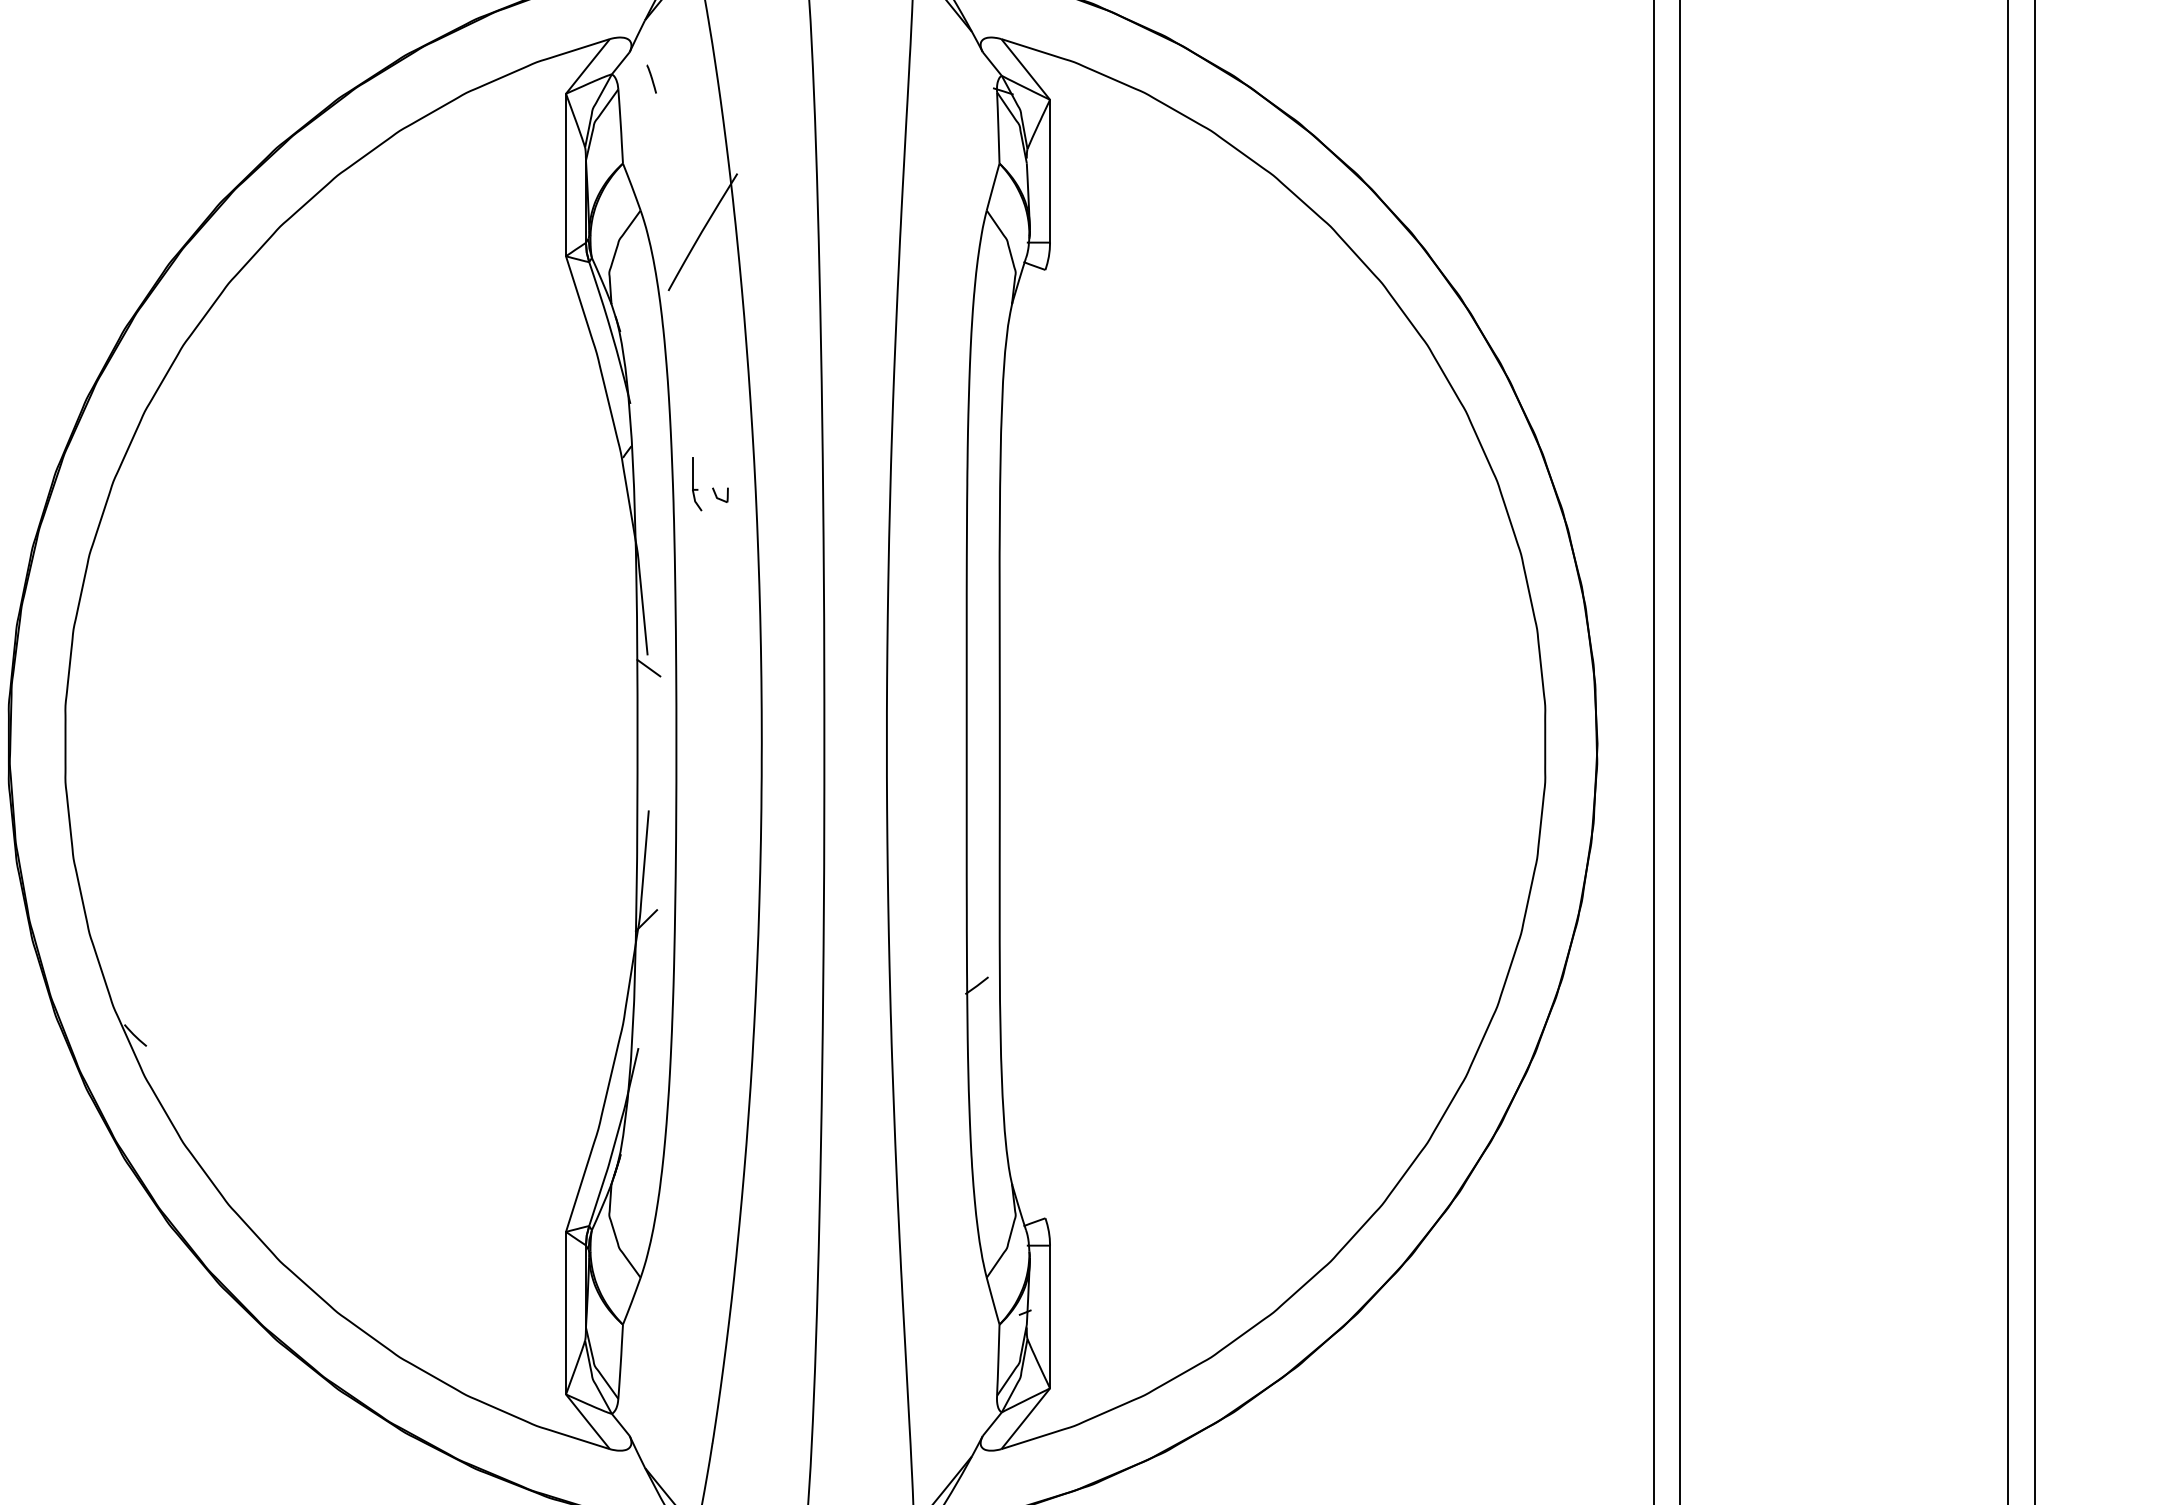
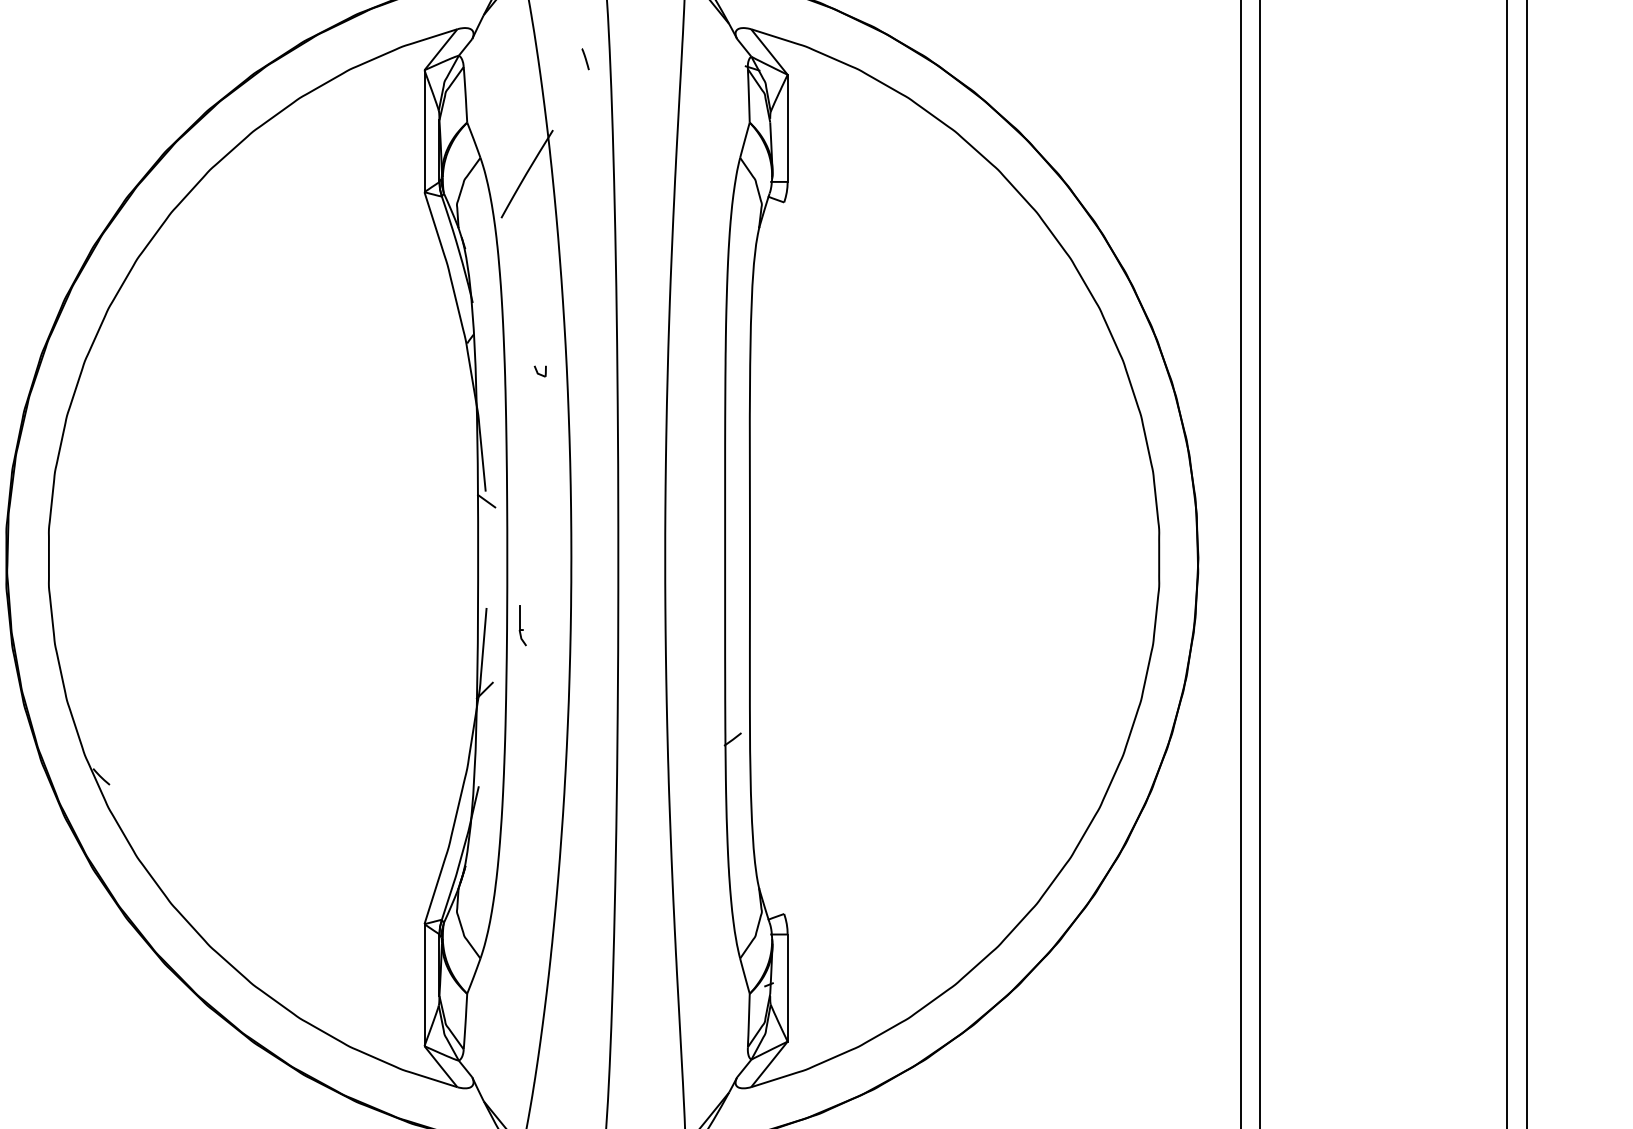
line: (651, 78) -> (585, 58), moved
part: (697, 484) -> (523, 626), moved

